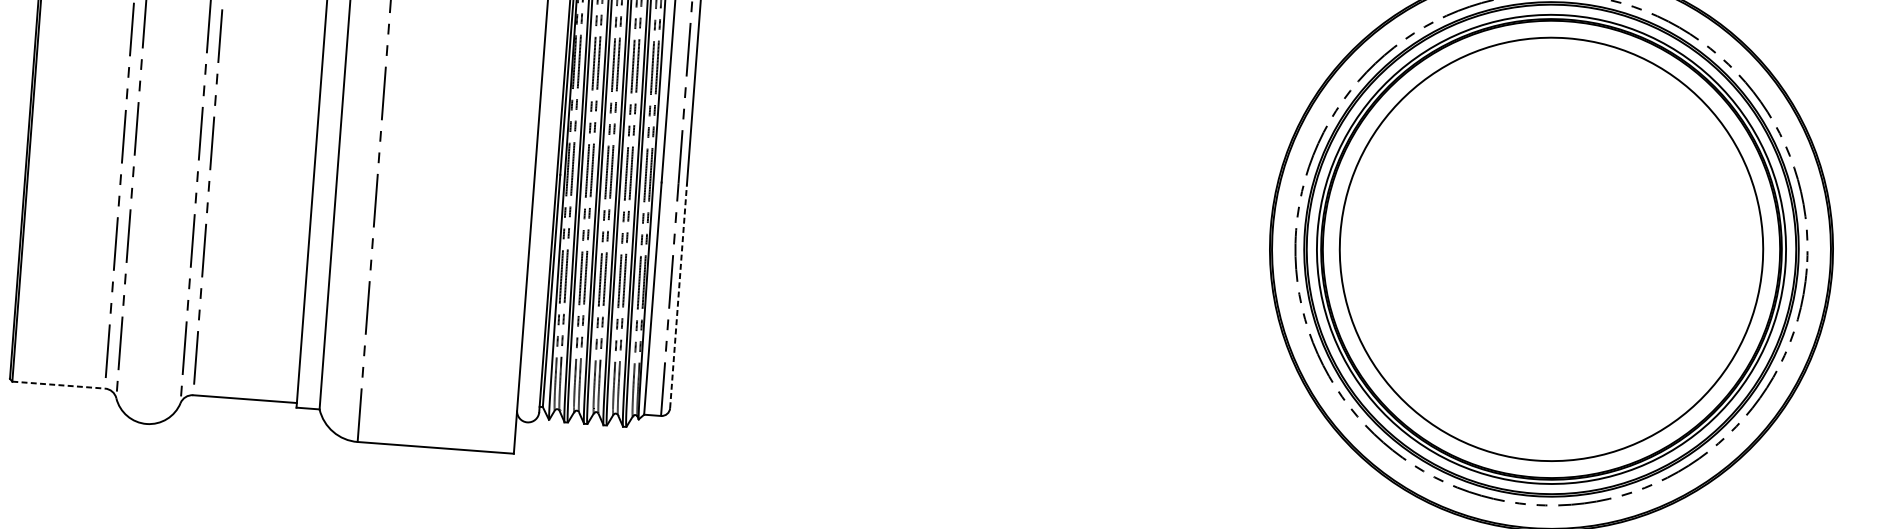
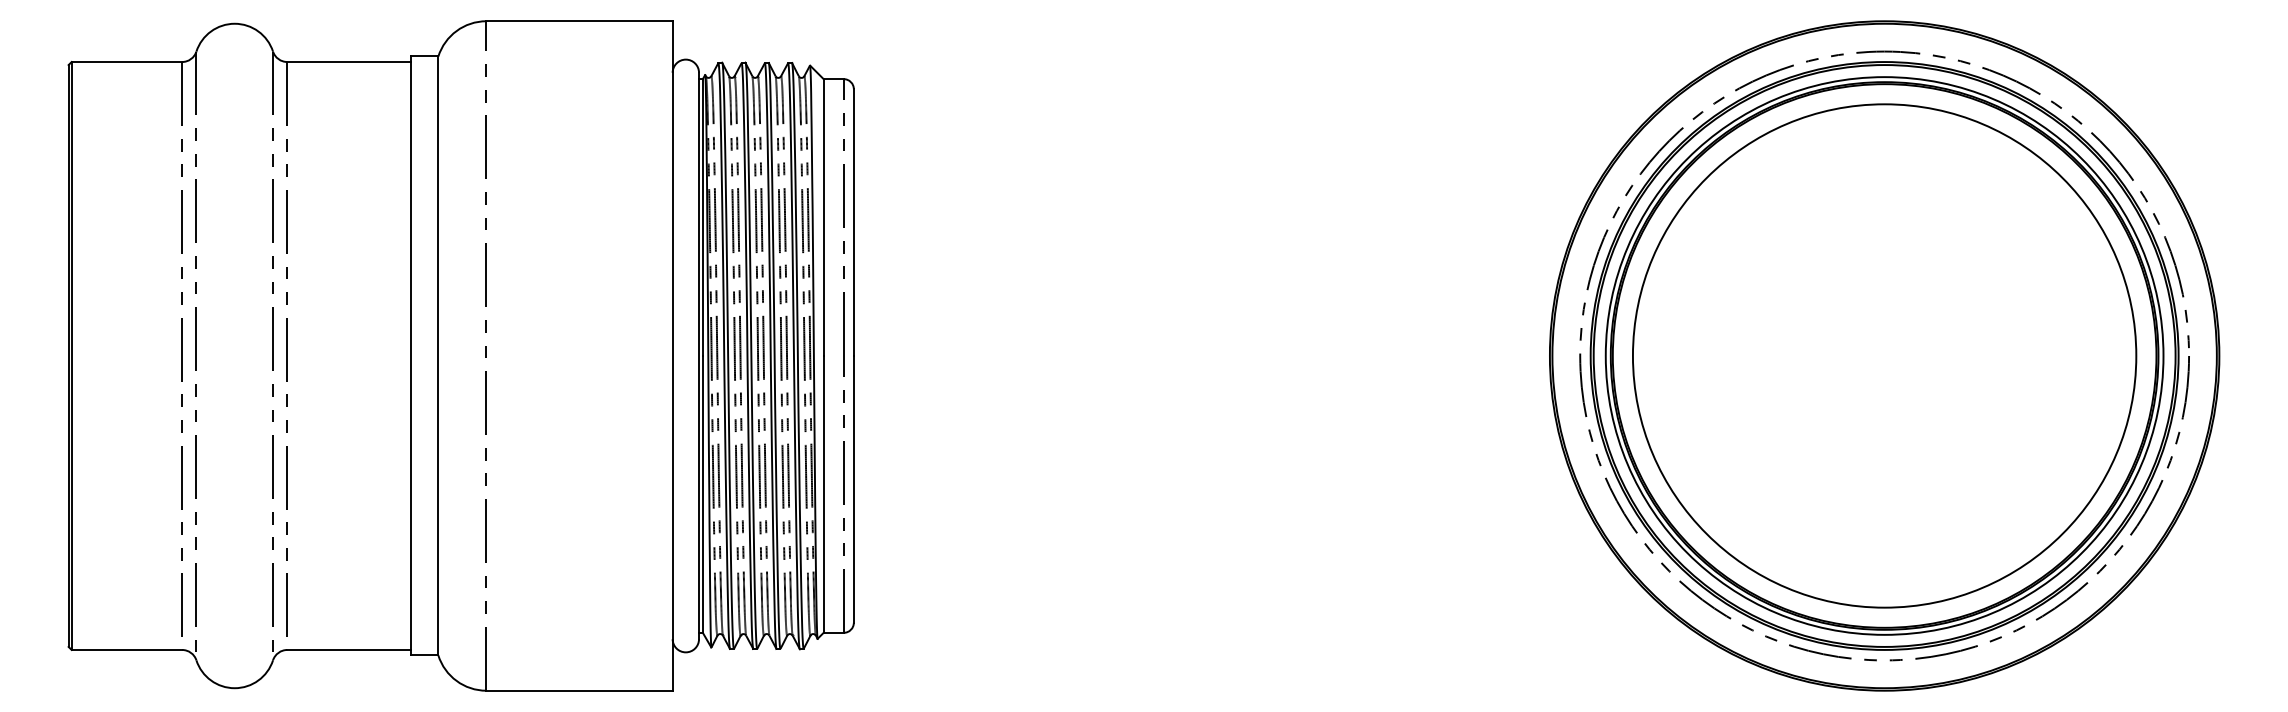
line: (678, 295) -> (853, 488), dashed -> solid
line: (59, 384) -> (127, 649), dashed -> solid

